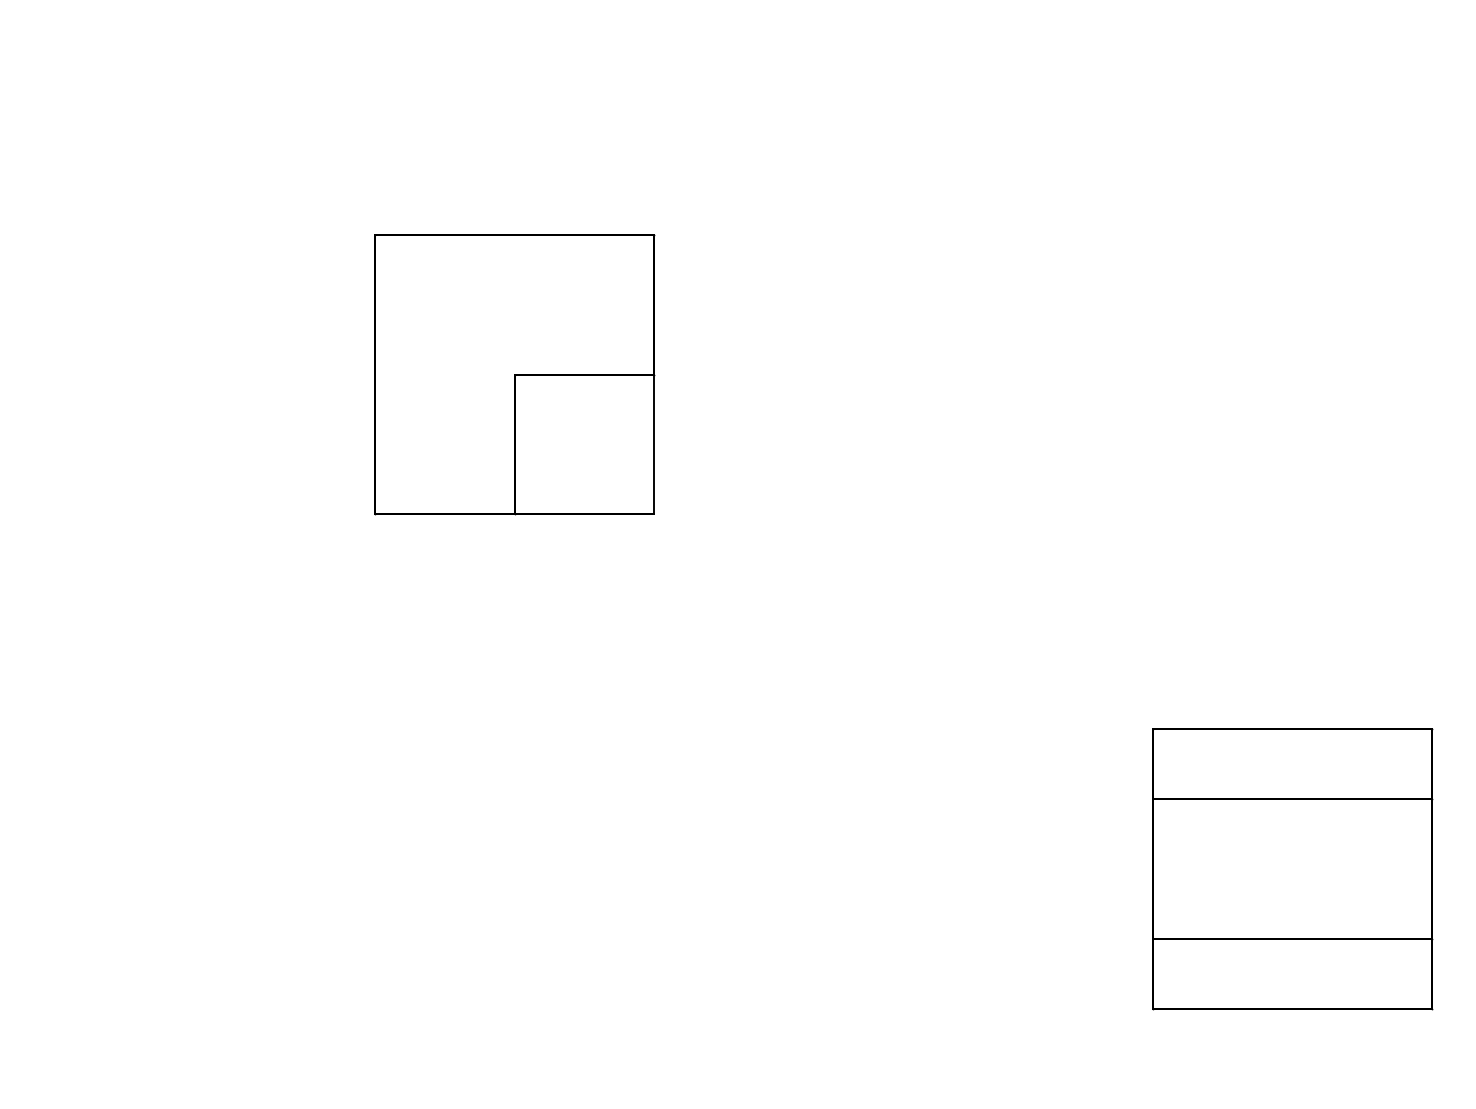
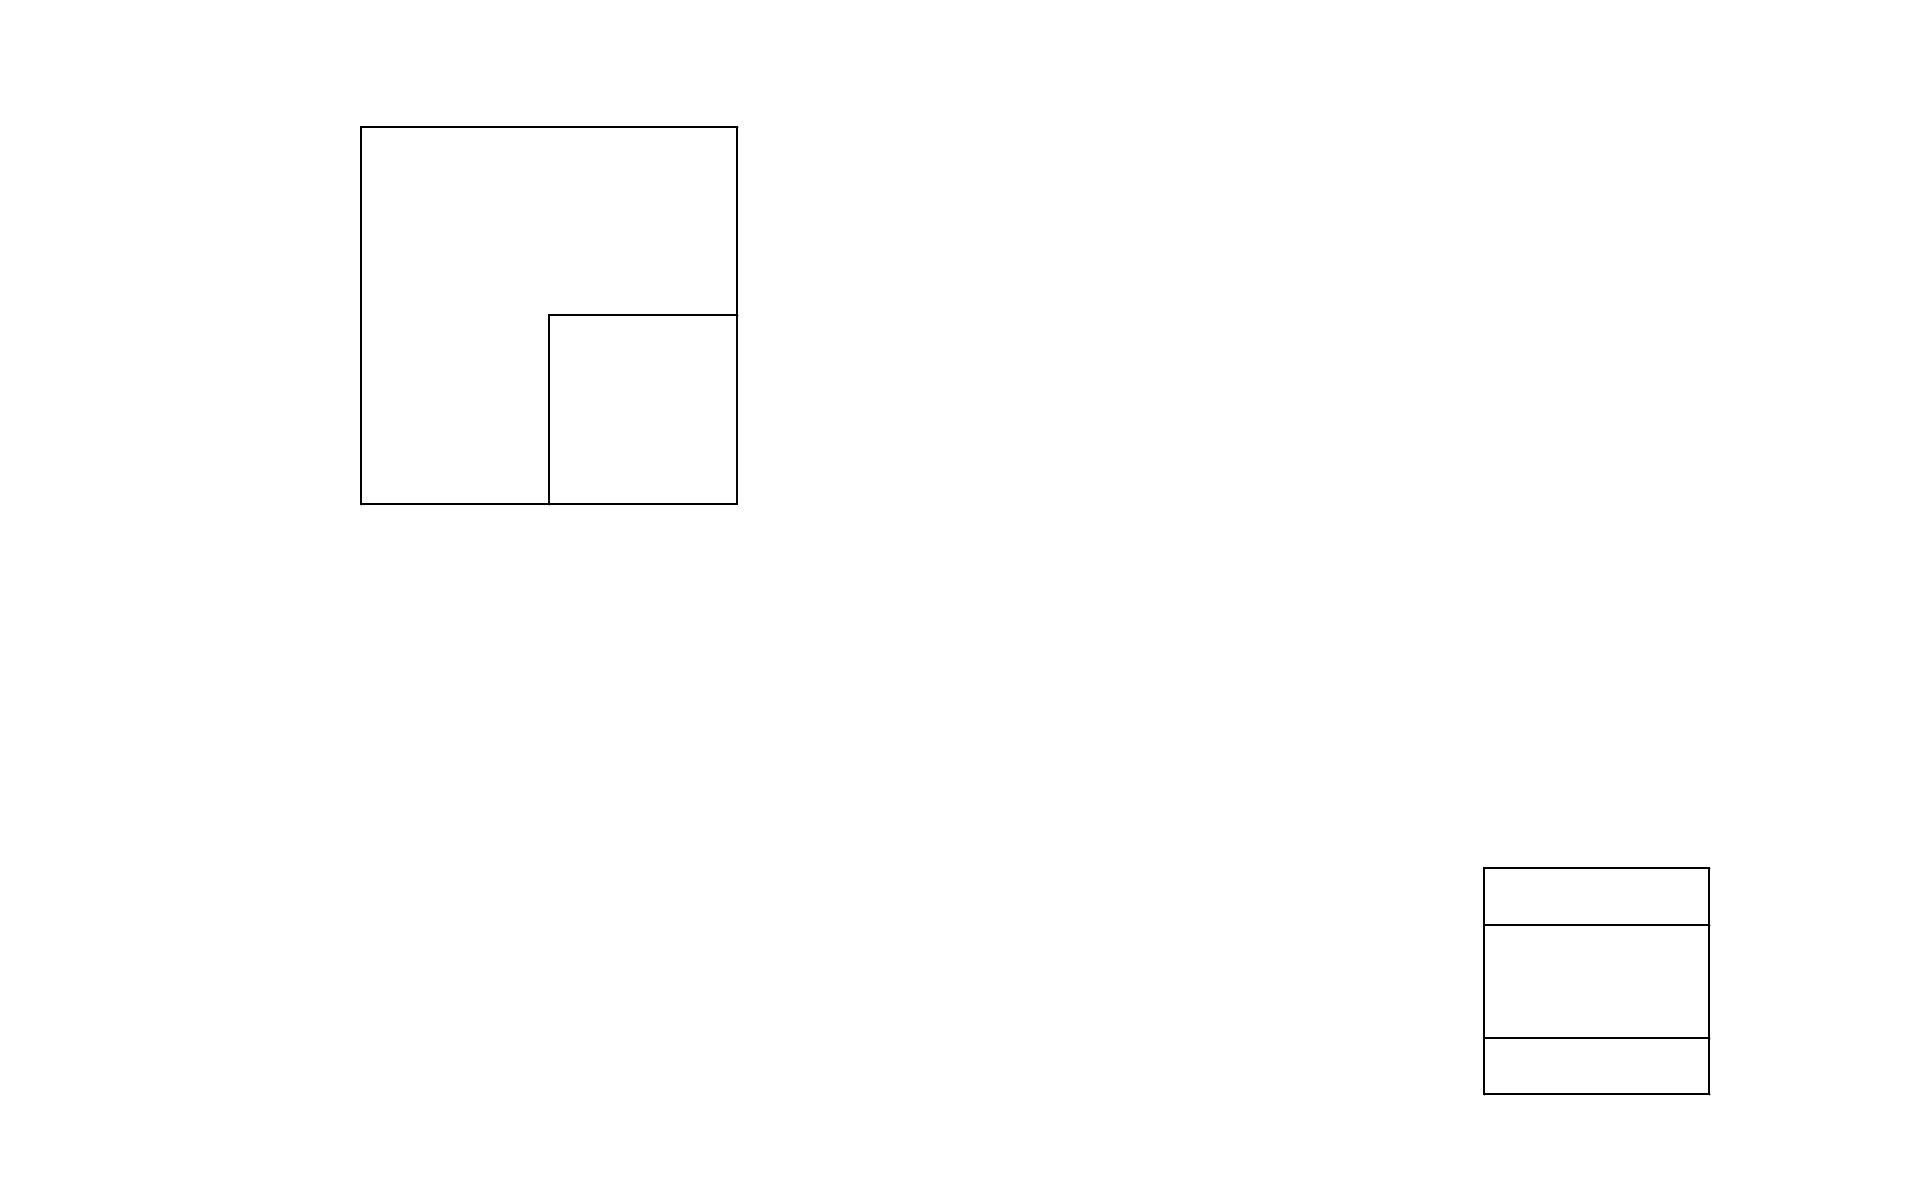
part: (1292, 869) -> (1596, 981), size x0.6

